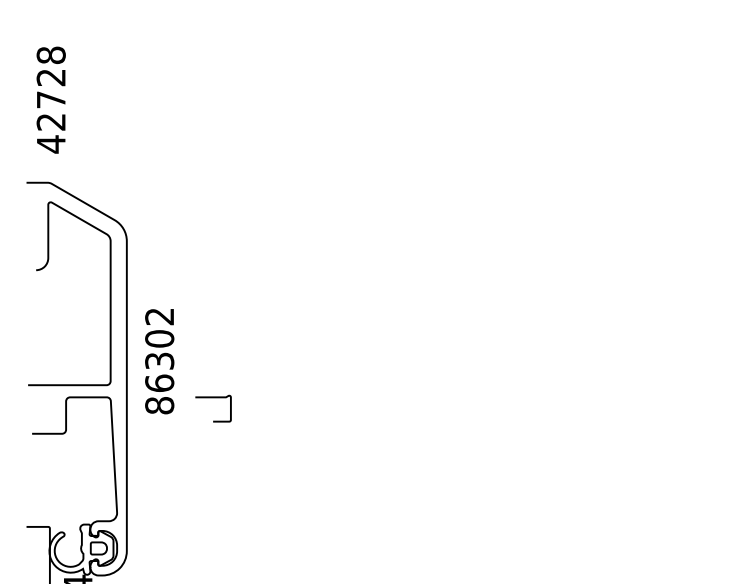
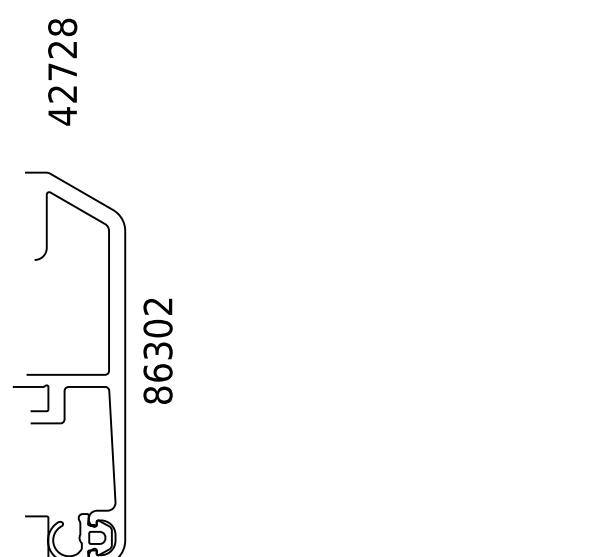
text: (50, 99) -> (61, 71), moved
curve: (213, 398) -> (30, 388), moved

